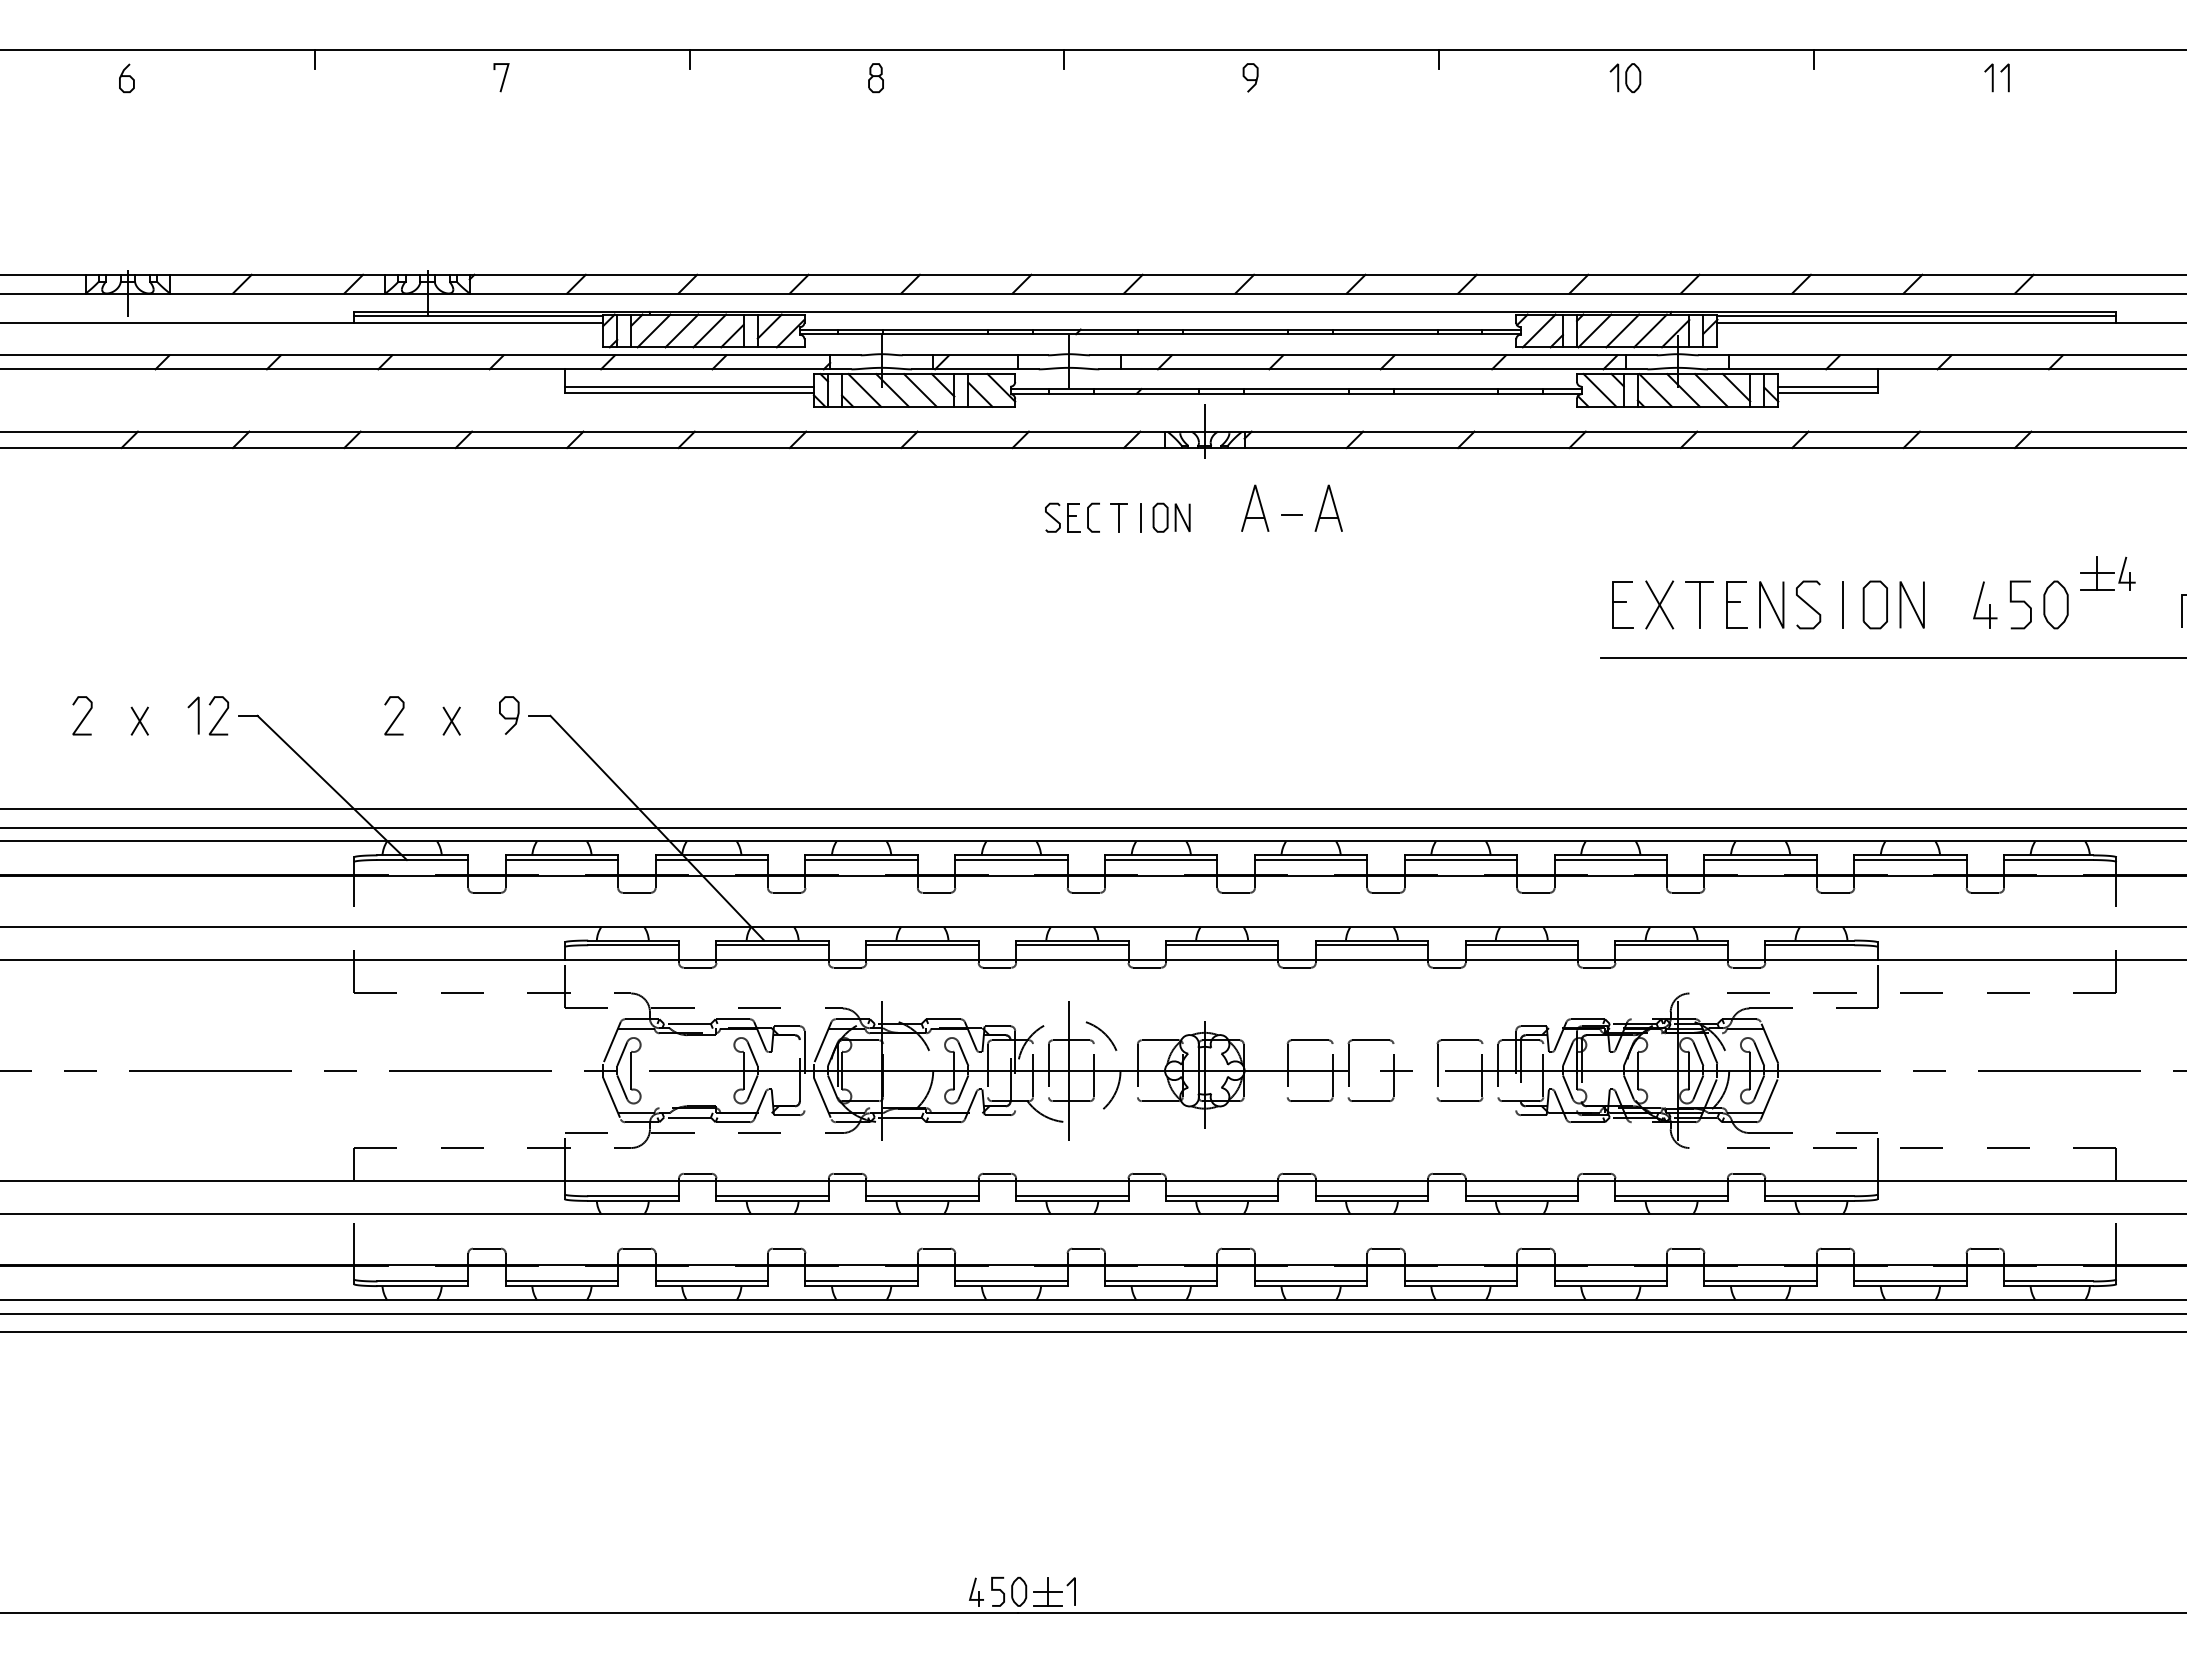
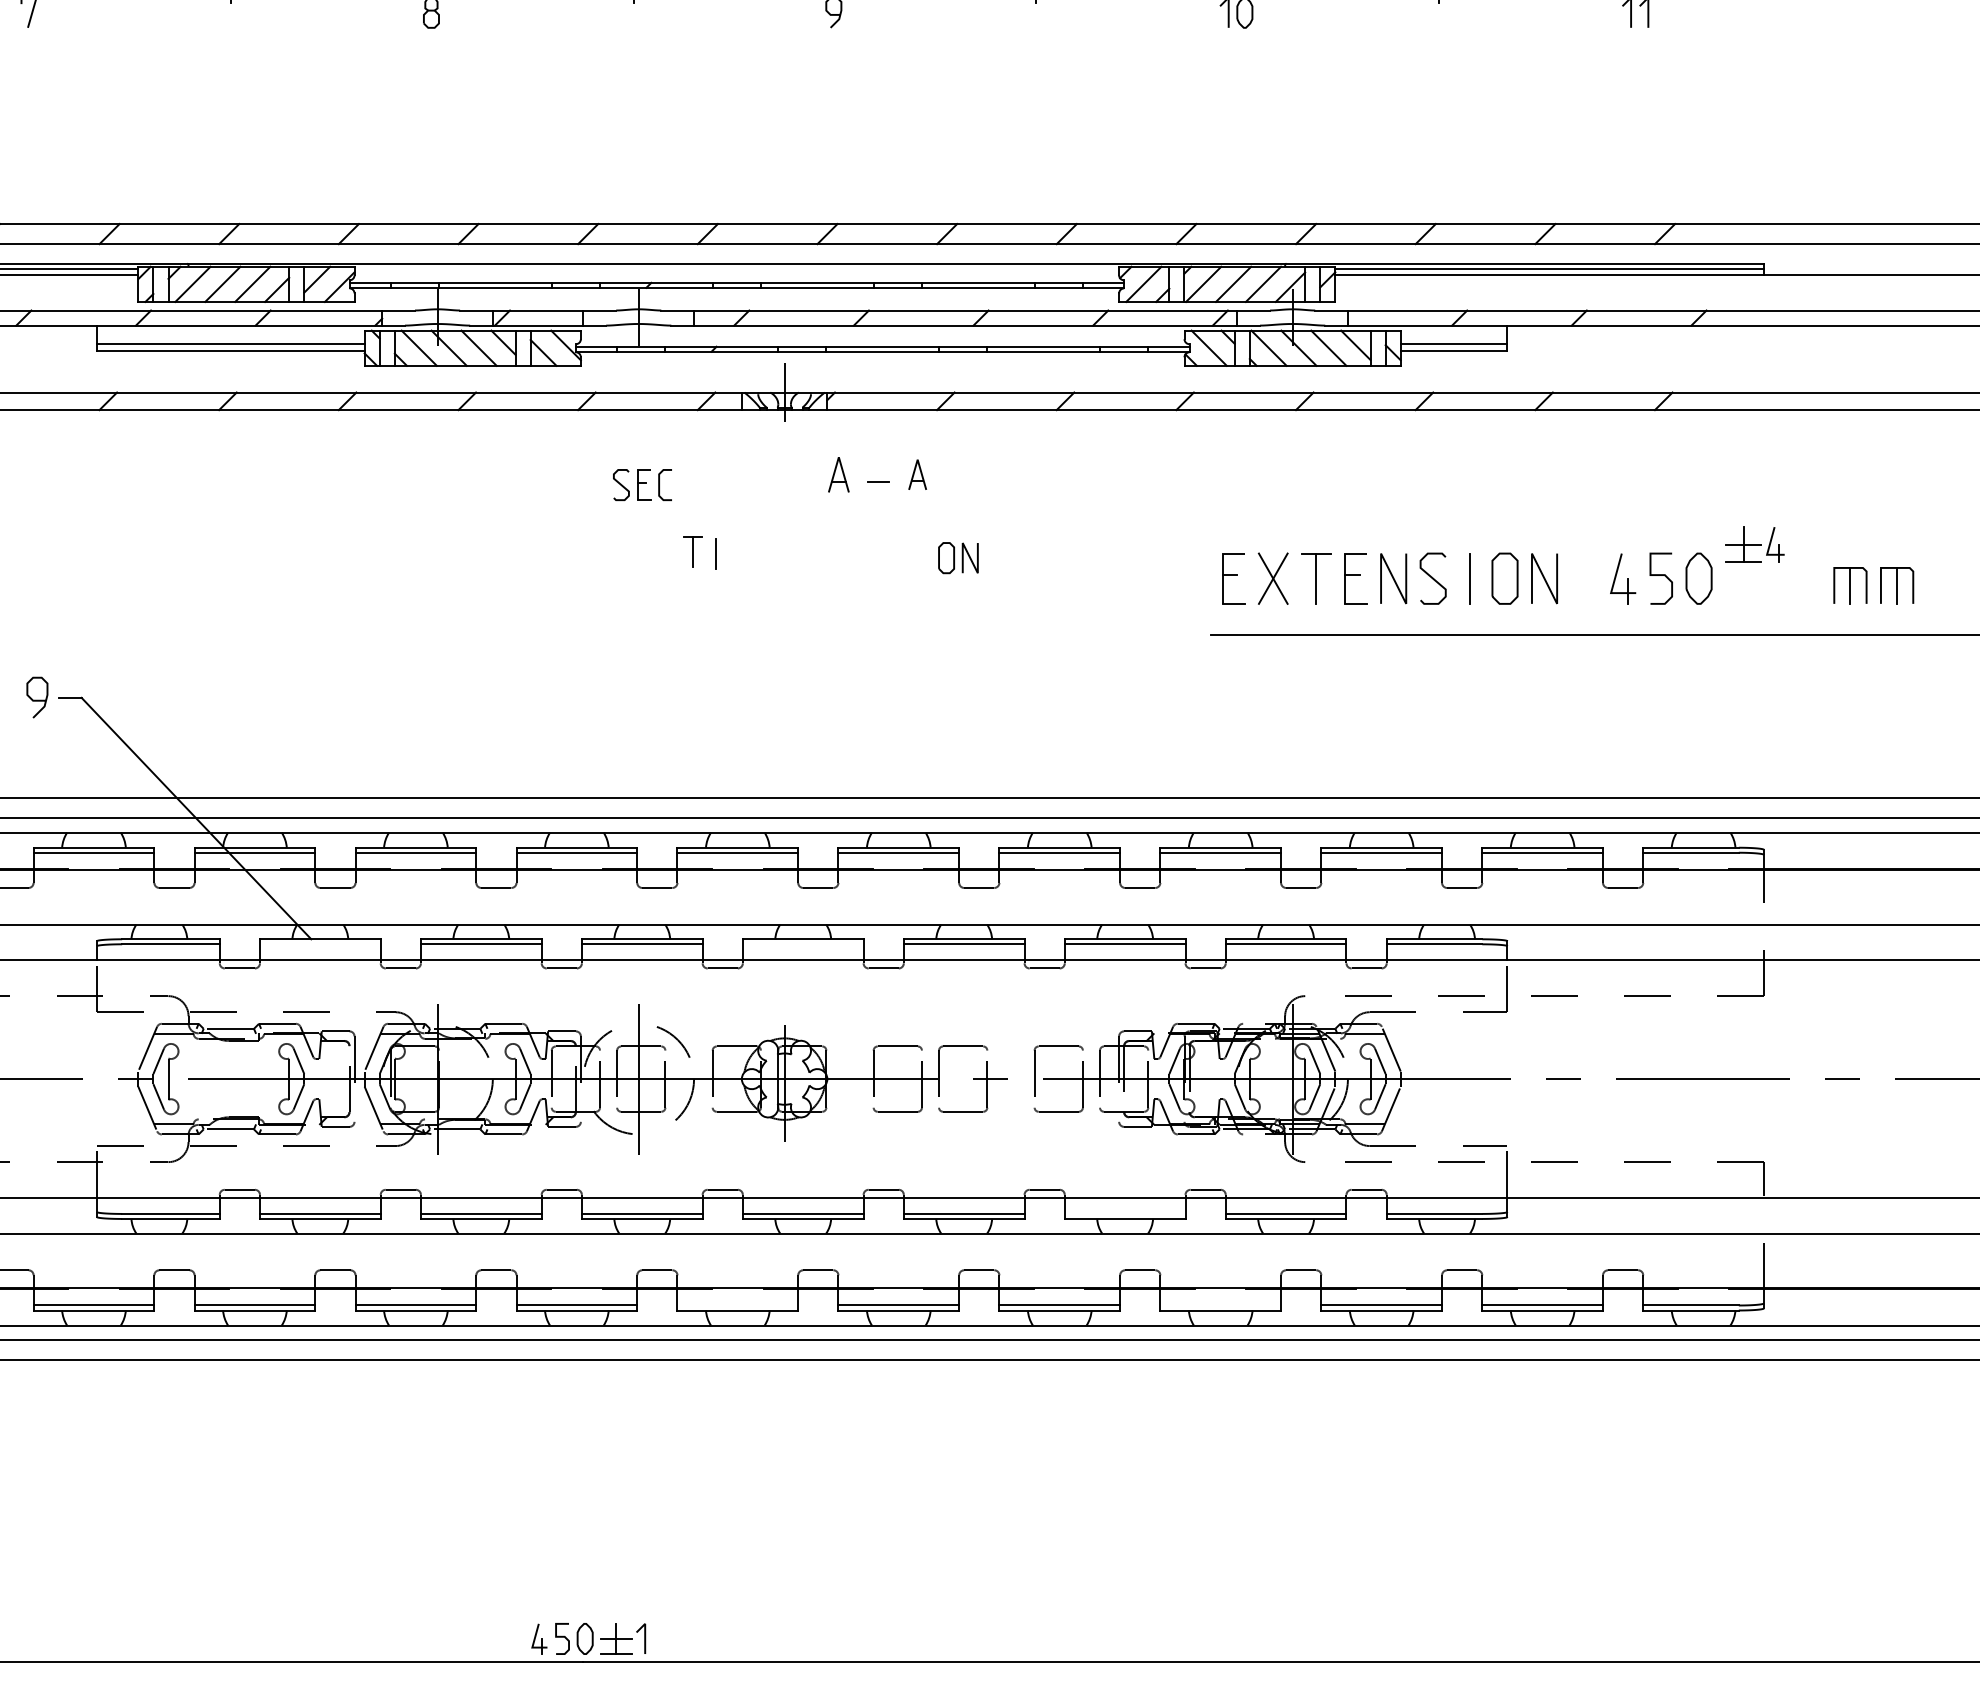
part: (1255, 507) -> (839, 474), size x0.7
part: (1328, 507) -> (917, 474), size x0.6
part: (1118, 517) -> (691, 551), moved
line: (1140, 517) -> (715, 553), moved
part: (1171, 517) -> (958, 557), moved
line: (772, 945) -> (320, 944), removed
line: (1221, 945) -> (802, 944), removed
line: (1521, 1196) -> (1124, 1214), removed
line: (1161, 1281) -> (738, 1305), removed
line: (1610, 1281) -> (1220, 1305), removed

